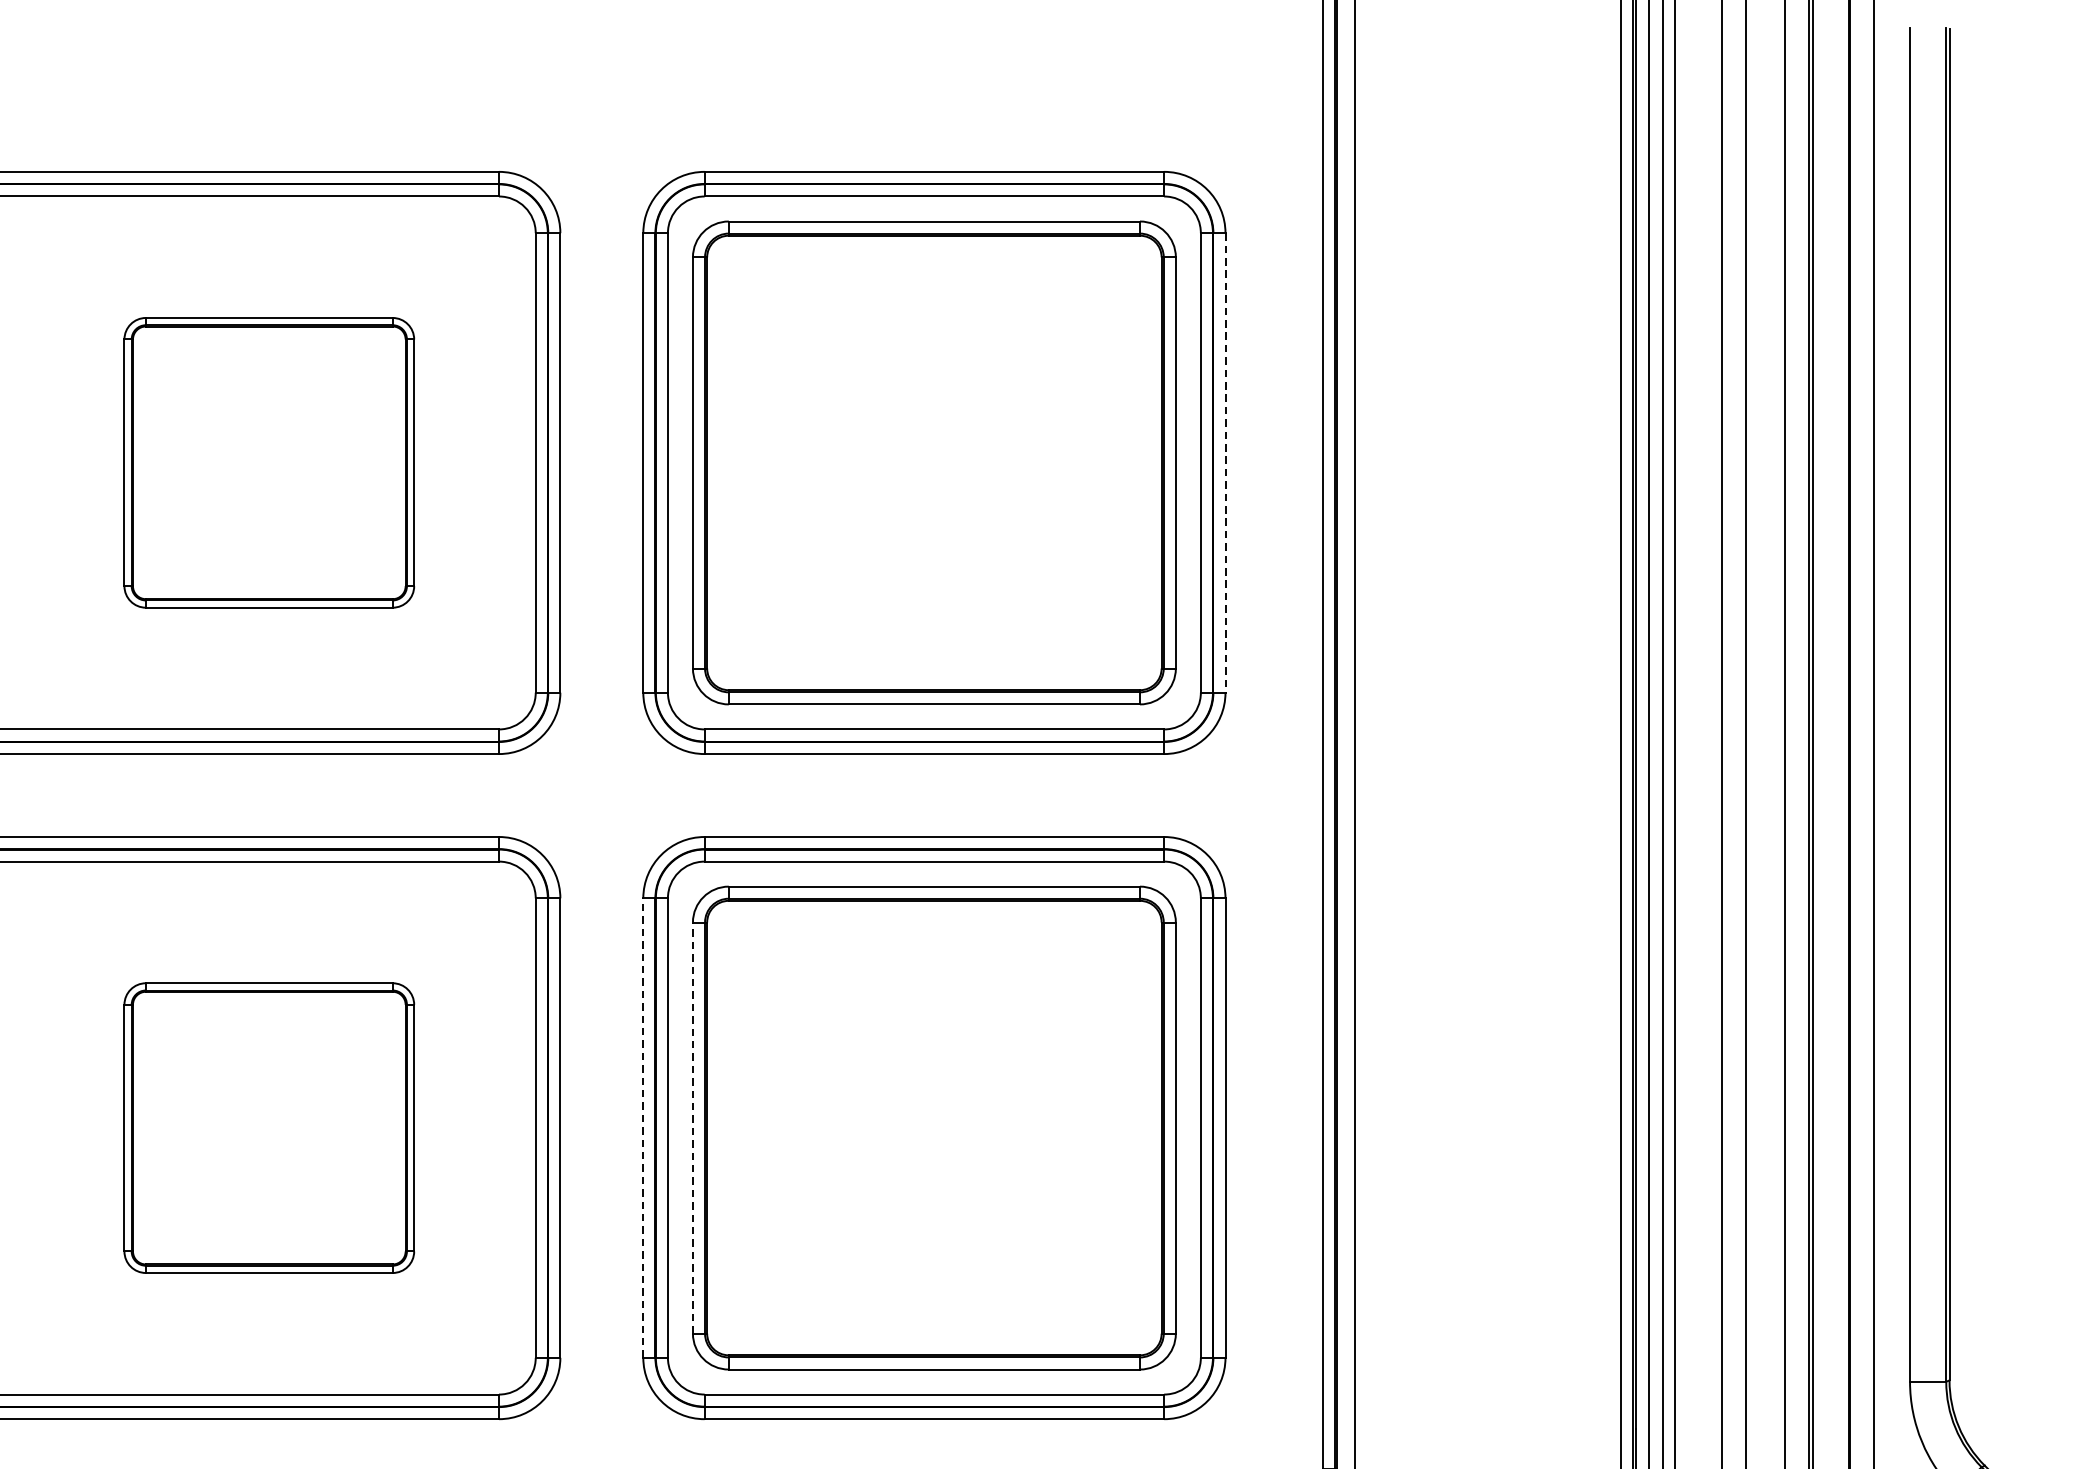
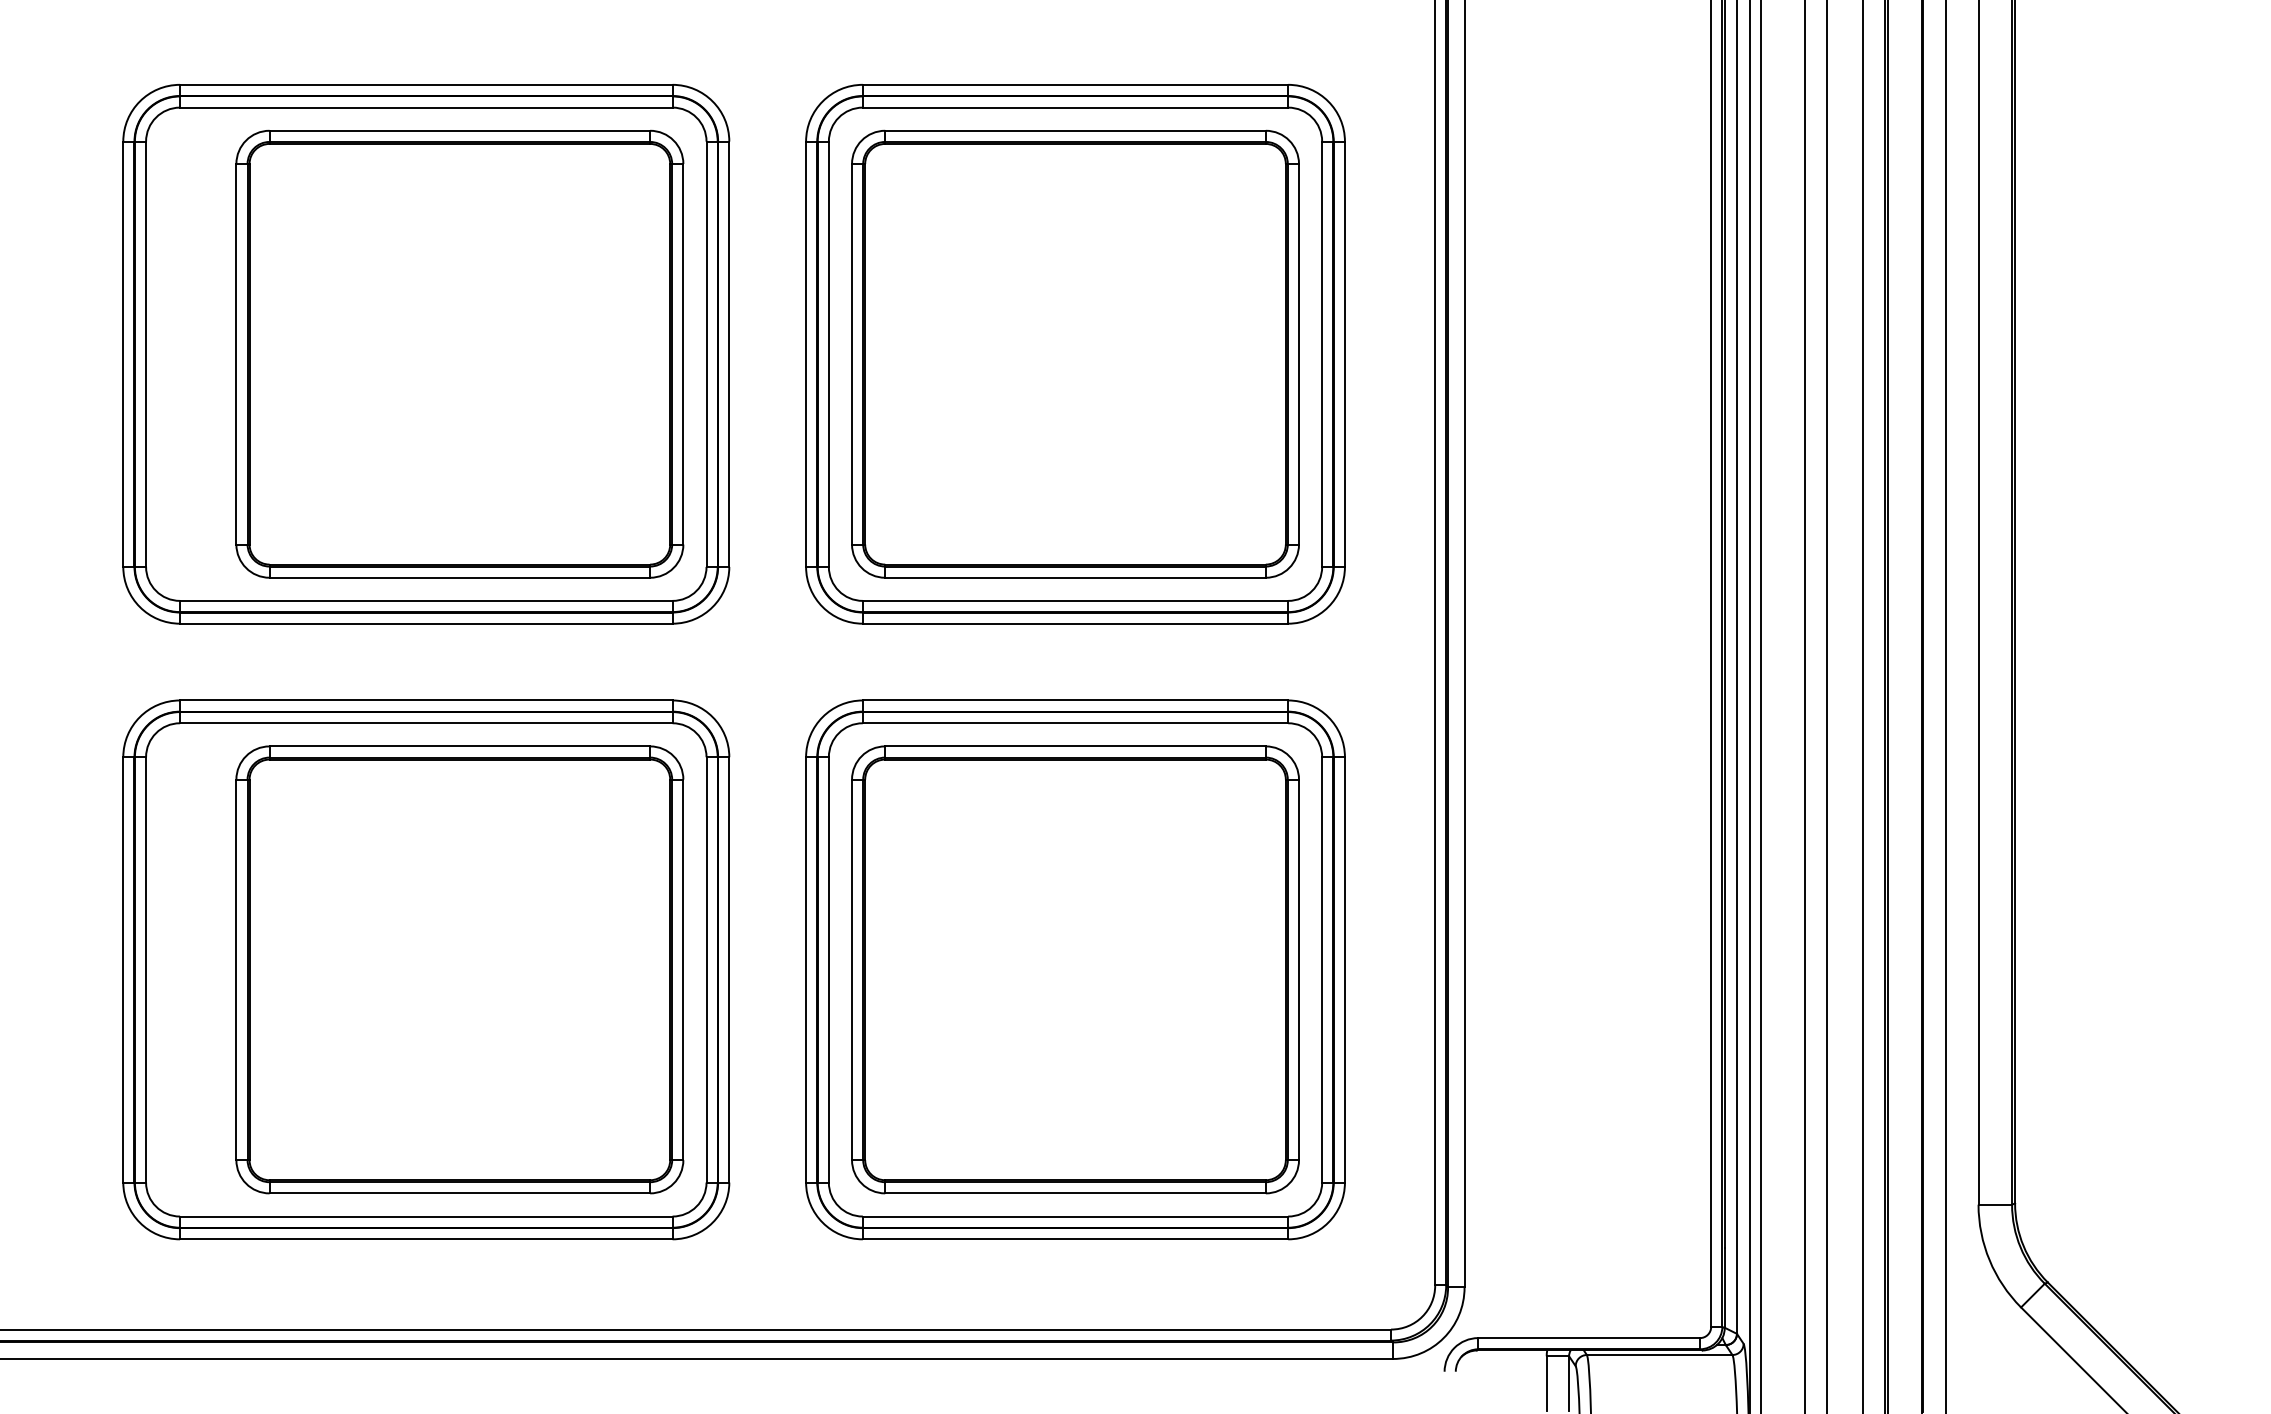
part: (268, 462) -> (459, 353), size x1.67
line: (1225, 463) -> (1344, 354), dashed -> solid
part: (268, 1127) -> (459, 969), size x1.67
line: (643, 1127) -> (806, 969), dashed -> solid
line: (693, 1127) -> (852, 969), dashed -> solid

